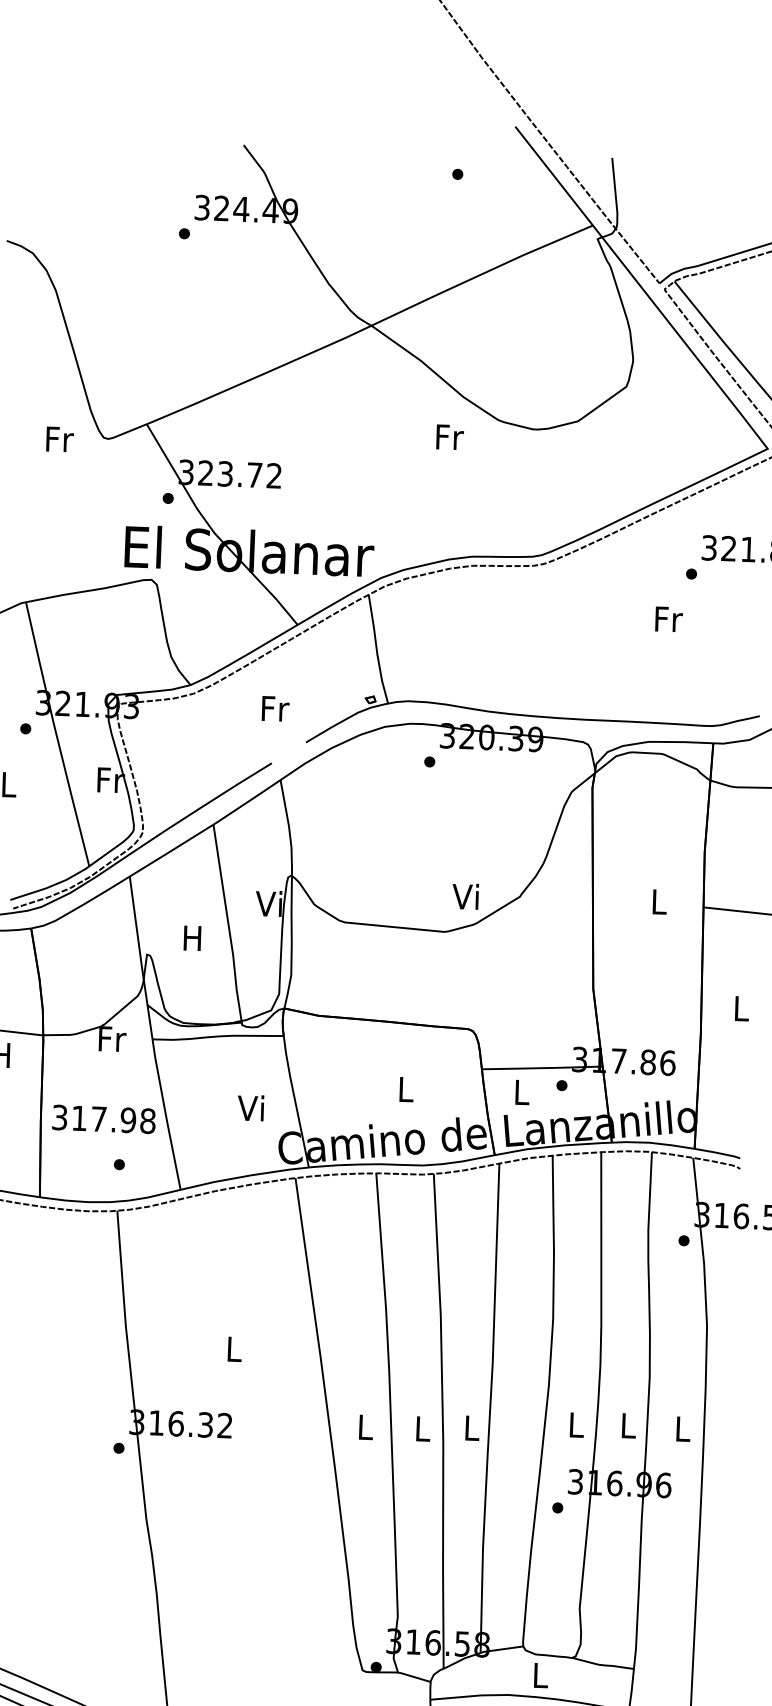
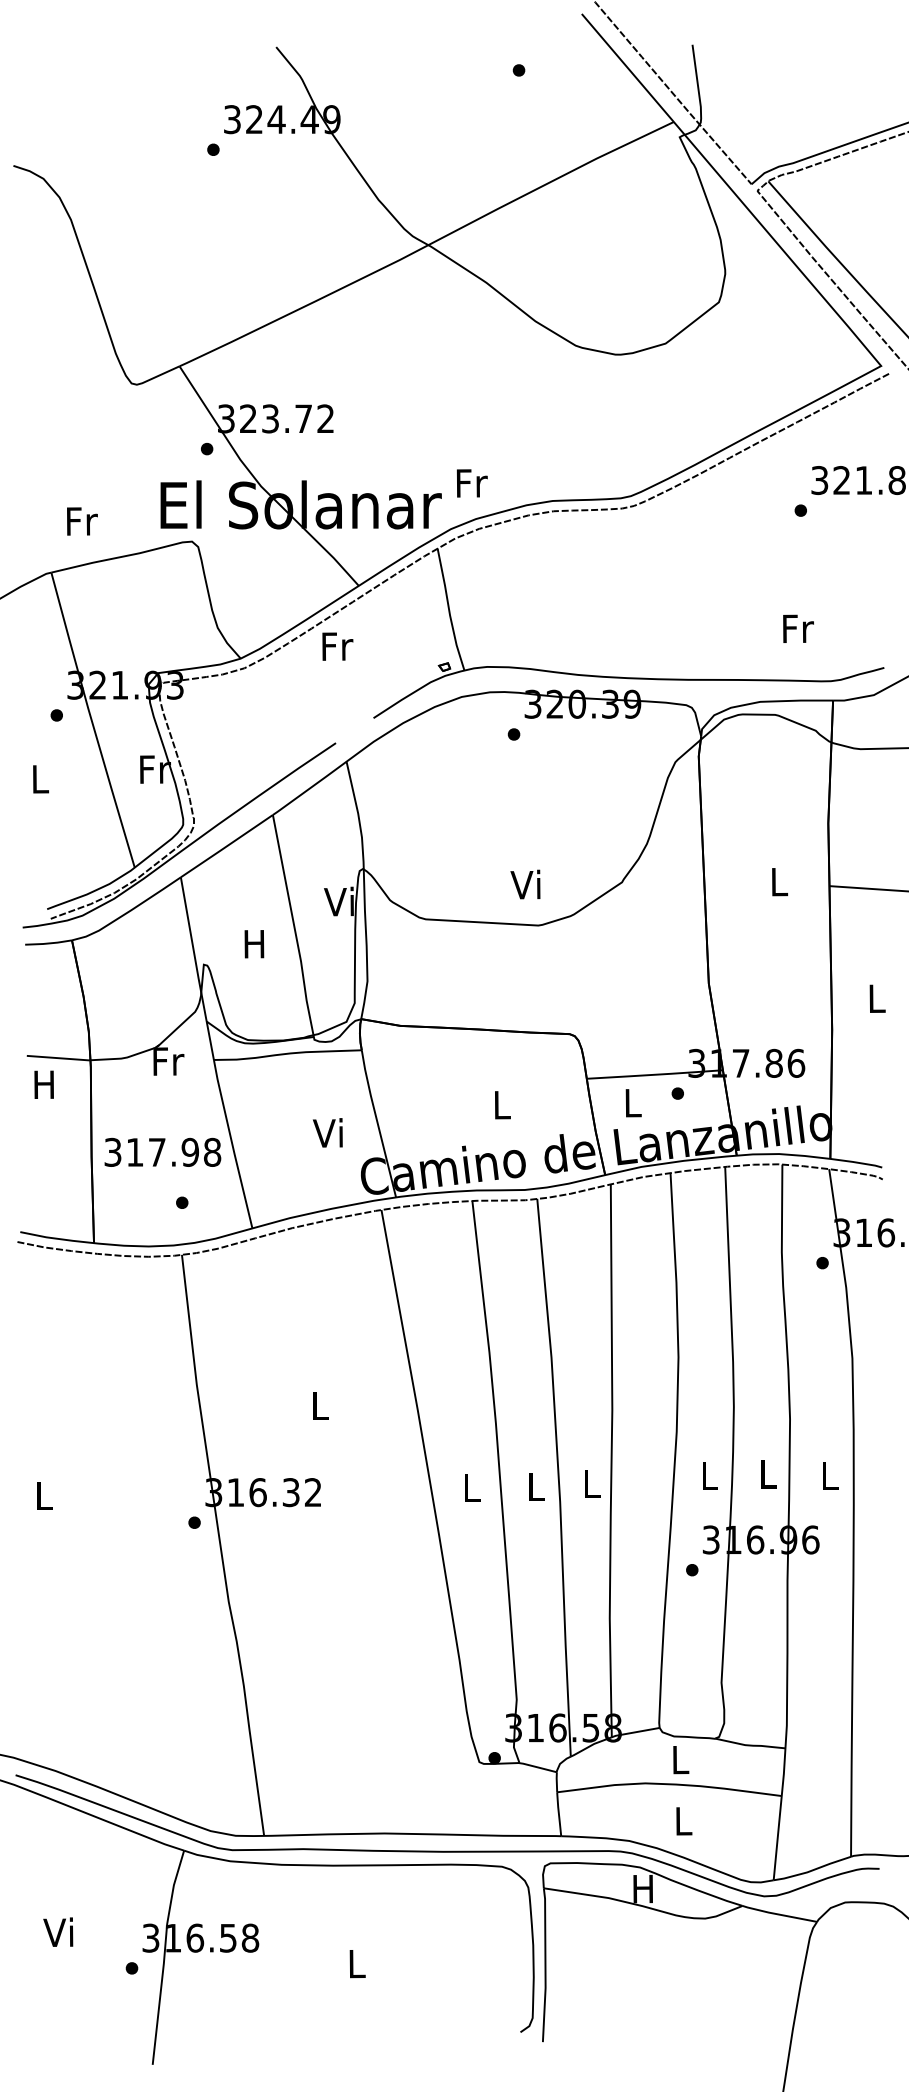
text: (449, 437) -> (471, 483), moved
text: (60, 439) -> (82, 521), moved
text: (669, 619) -> (798, 628), moved
text: (275, 708) -> (337, 646), moved
text: (465, 896) -> (525, 884), moved

